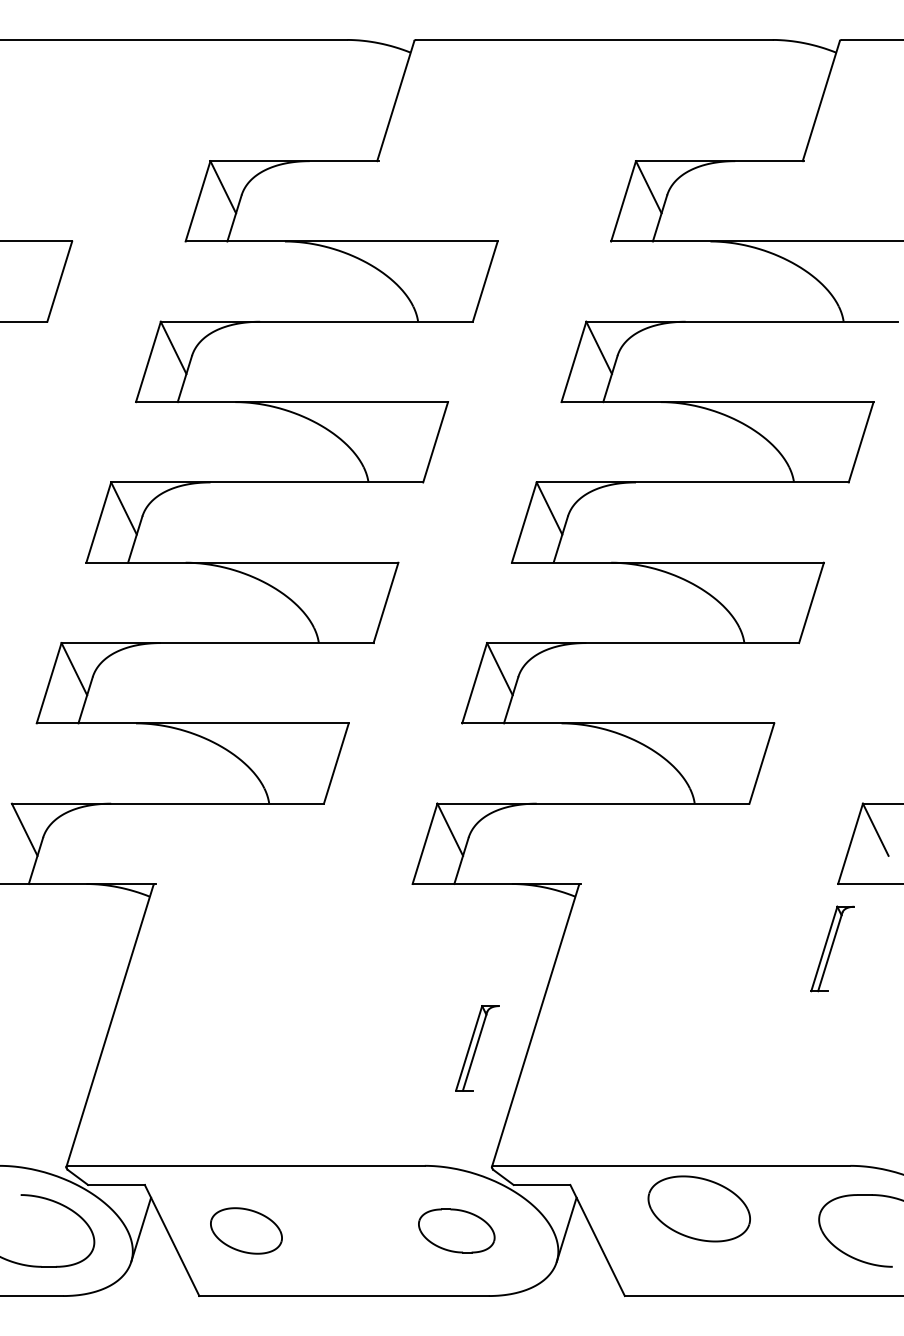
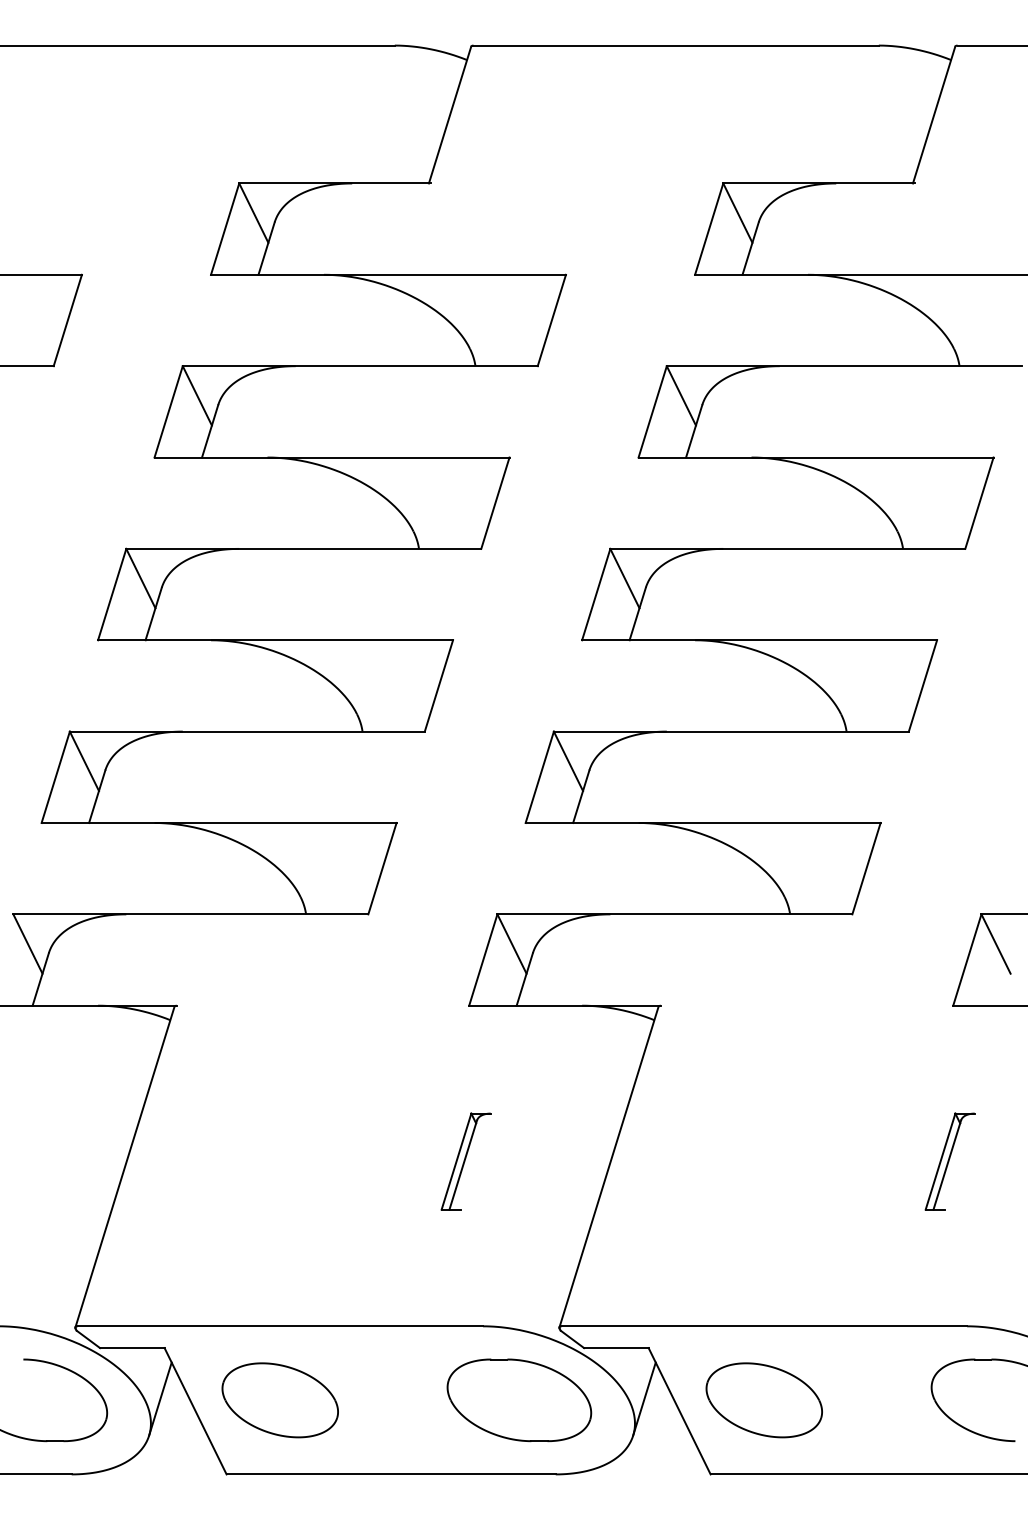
part: (832, 948) -> (949, 1161), moved
part: (477, 1048) -> (465, 1161), moved
part: (698, 1209) -> (763, 1400), moved
part: (245, 1231) -> (279, 1400), size x1.43
part: (456, 1231) -> (519, 1400), size x1.67

